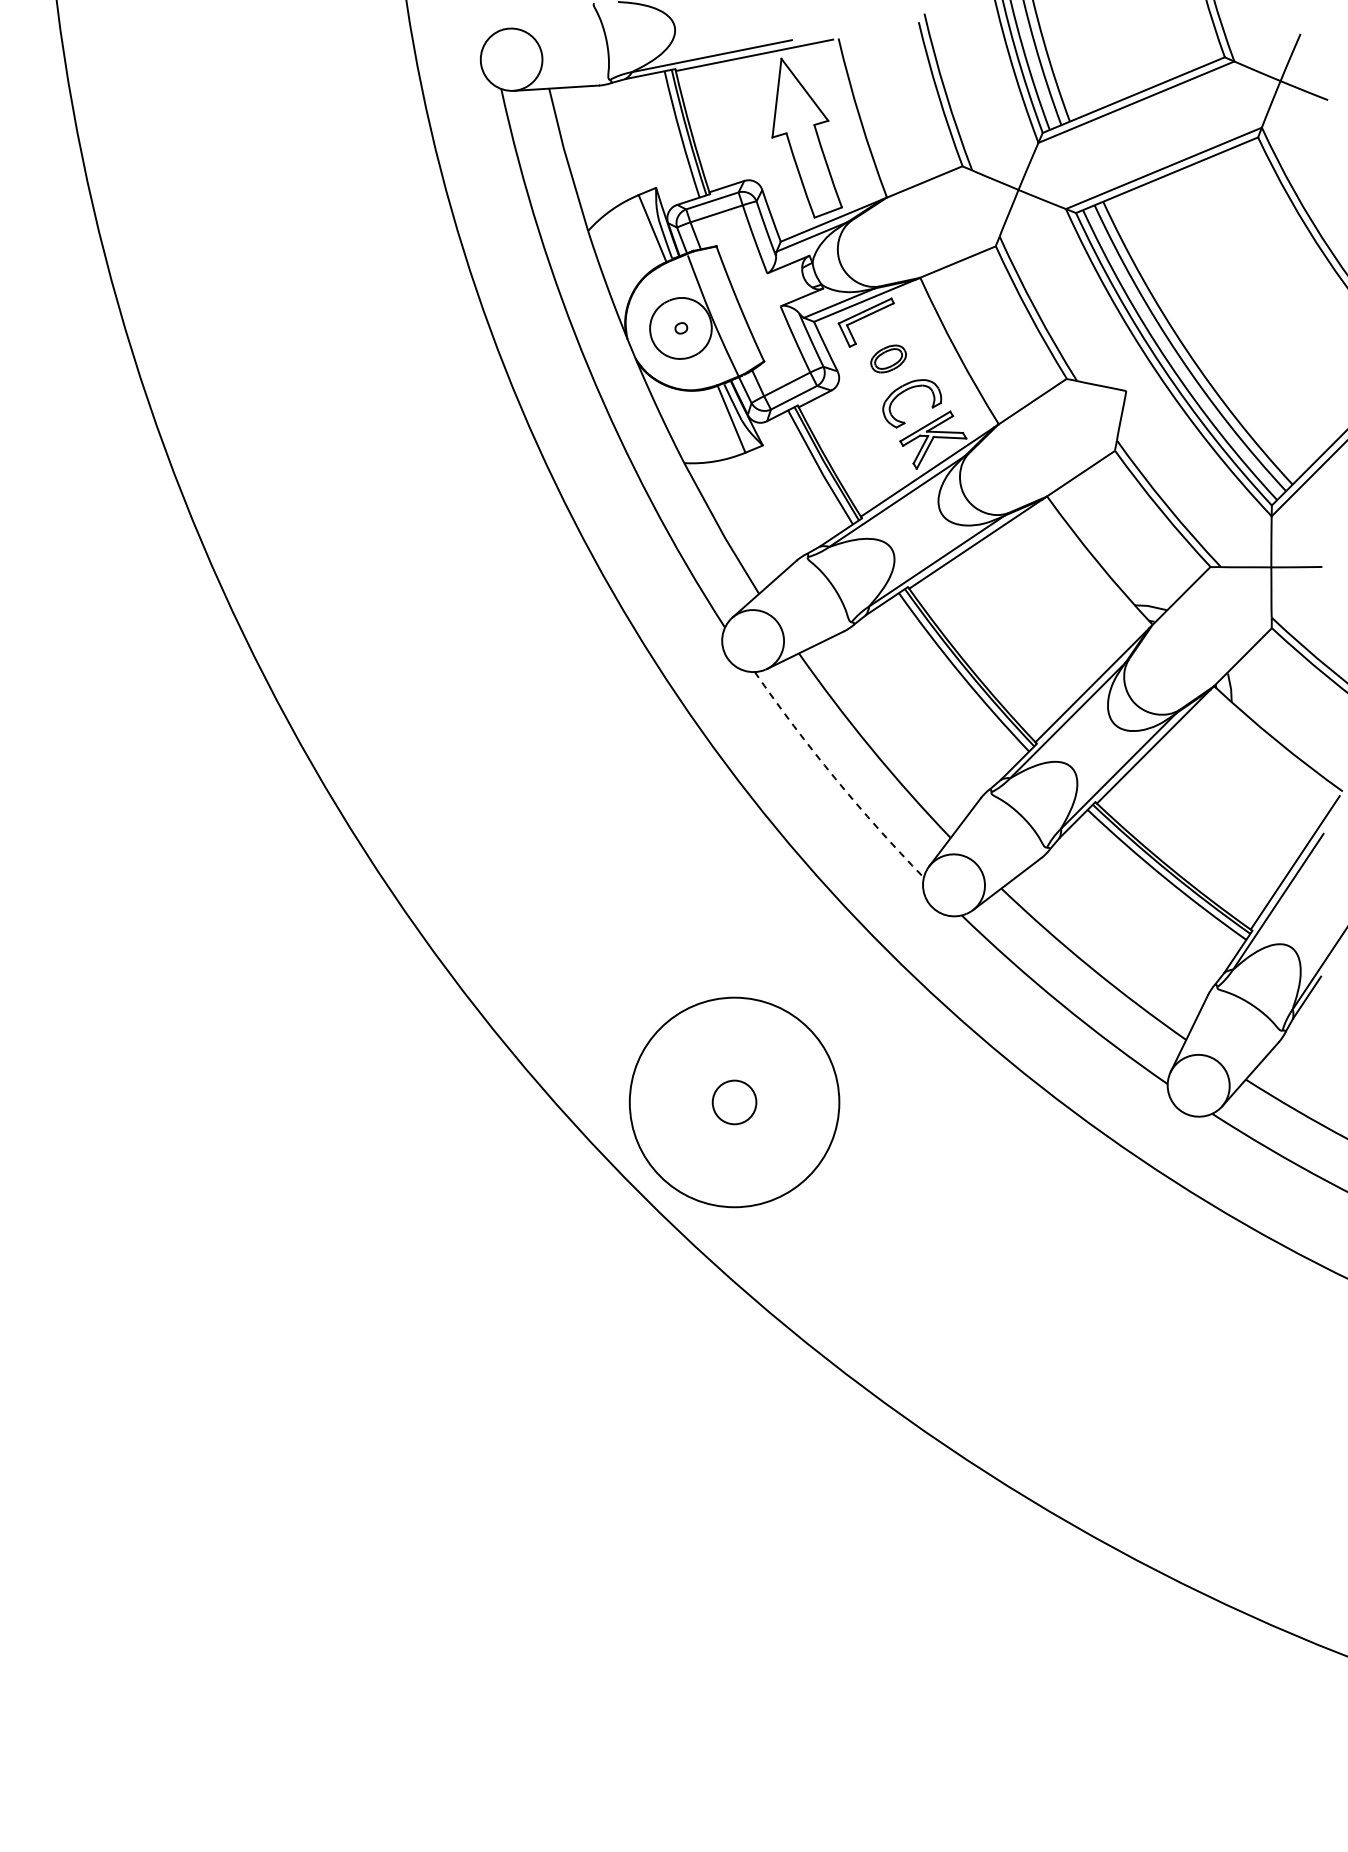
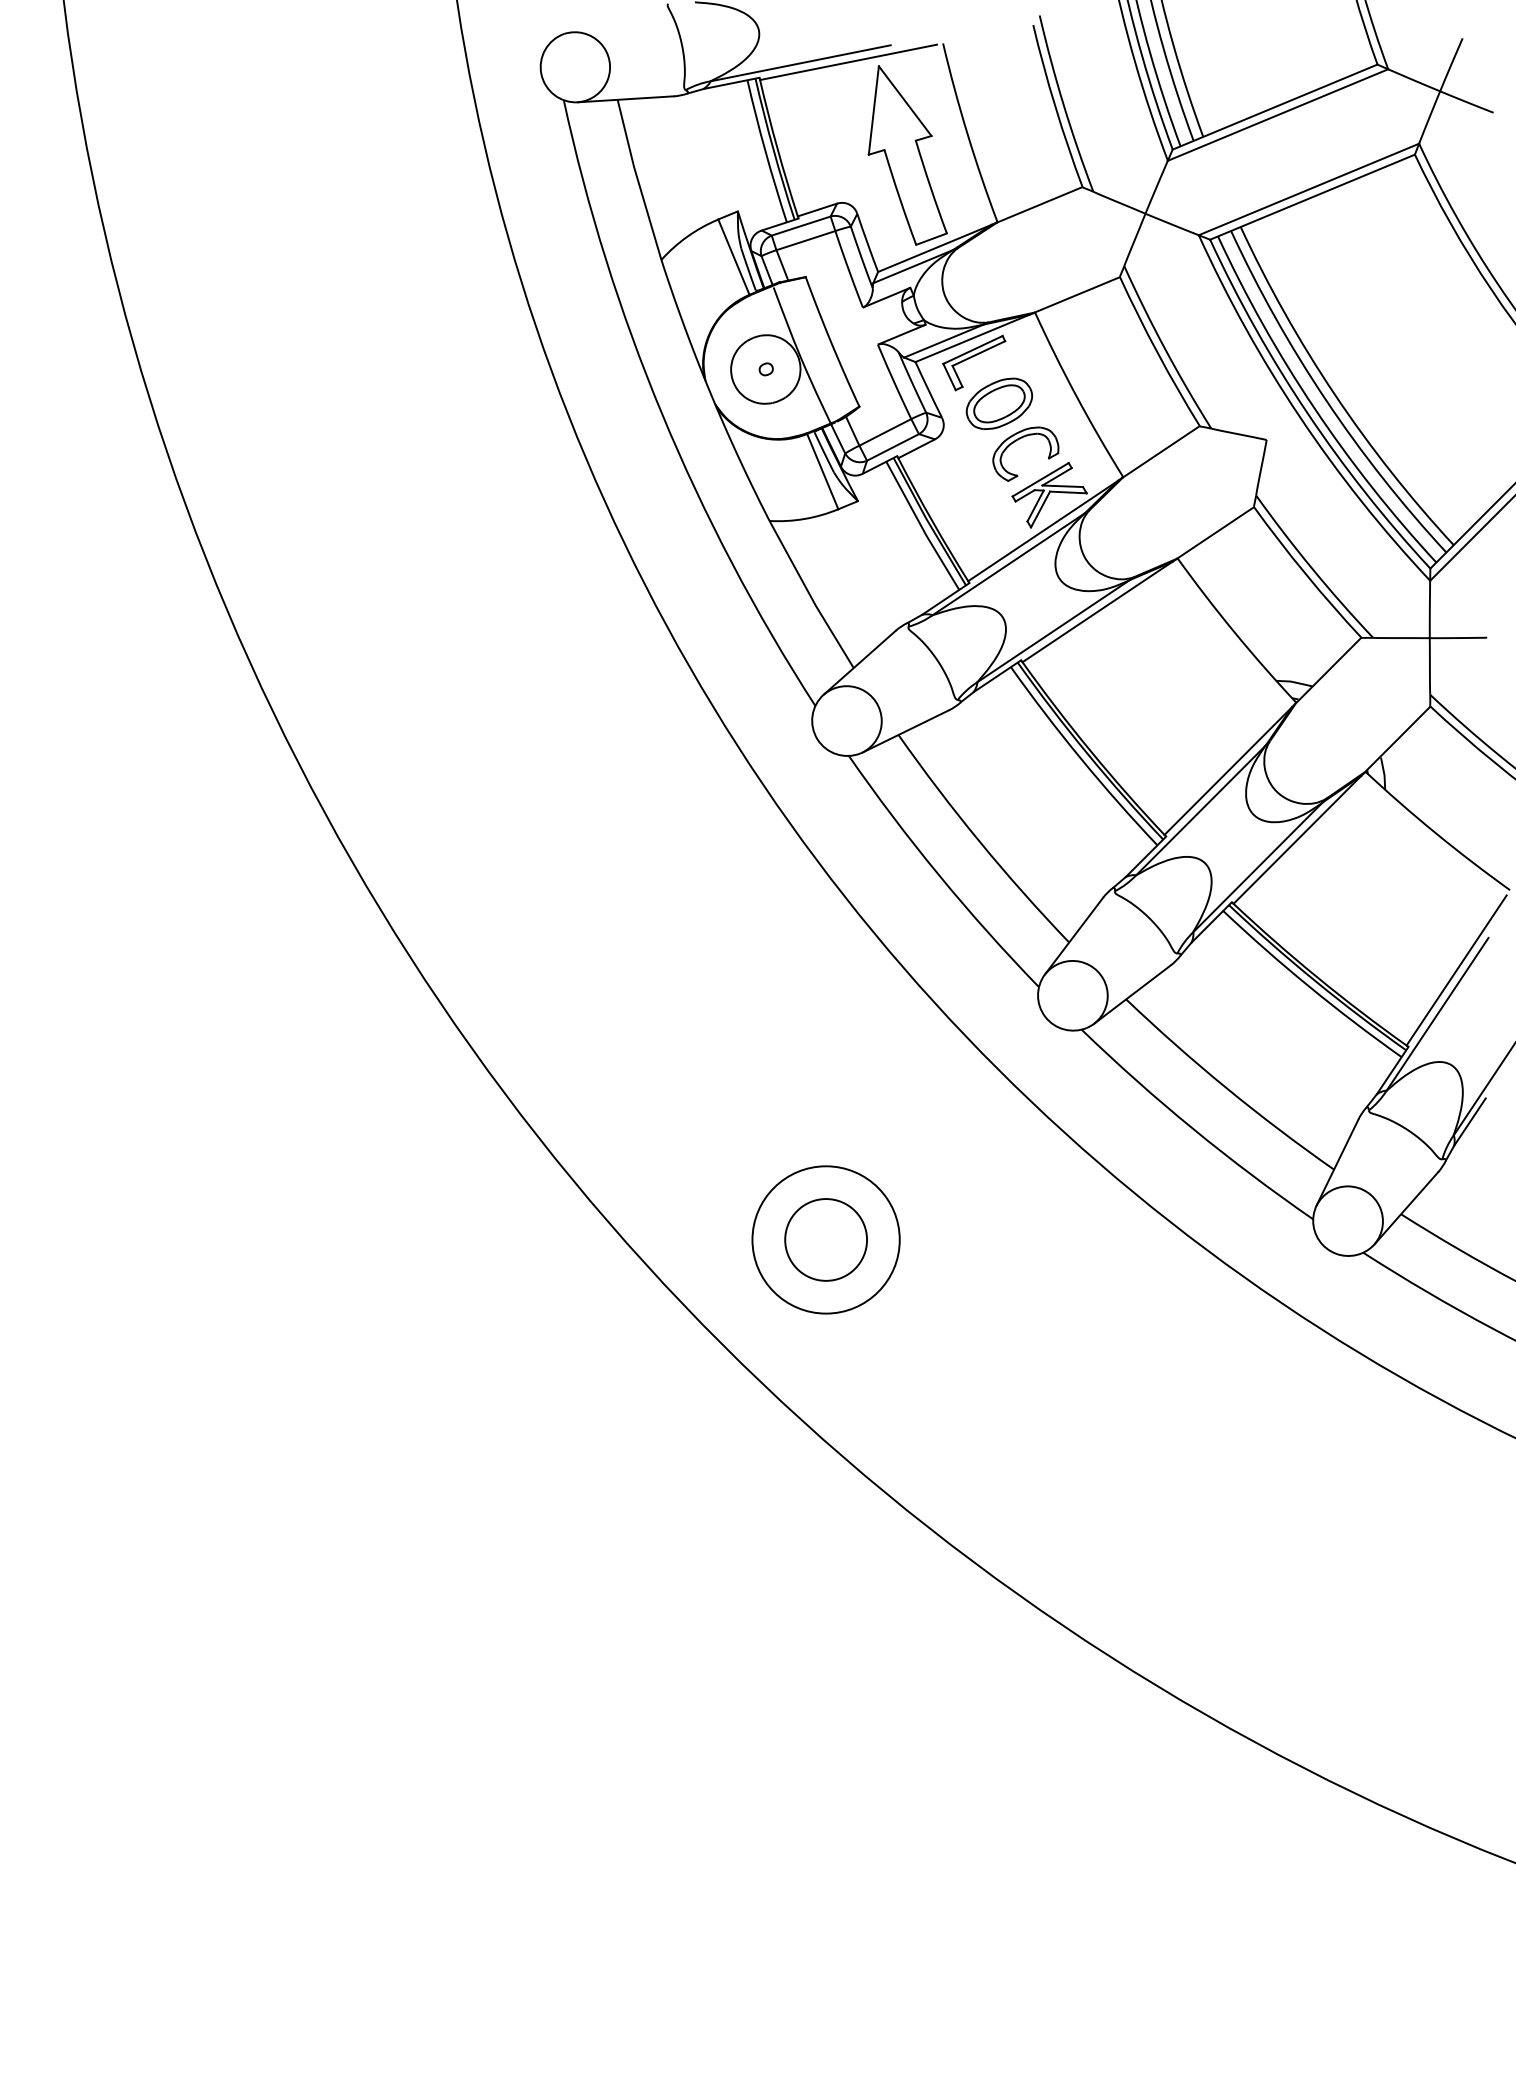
part: (888, 358) -> (999, 403), size x1.67
arc: (835, 778) -> (939, 875), dashed -> solid
circle: (734, 1101) -> (826, 1238), size x0.62
circle: (734, 1102) -> (826, 1239), size x1.67

